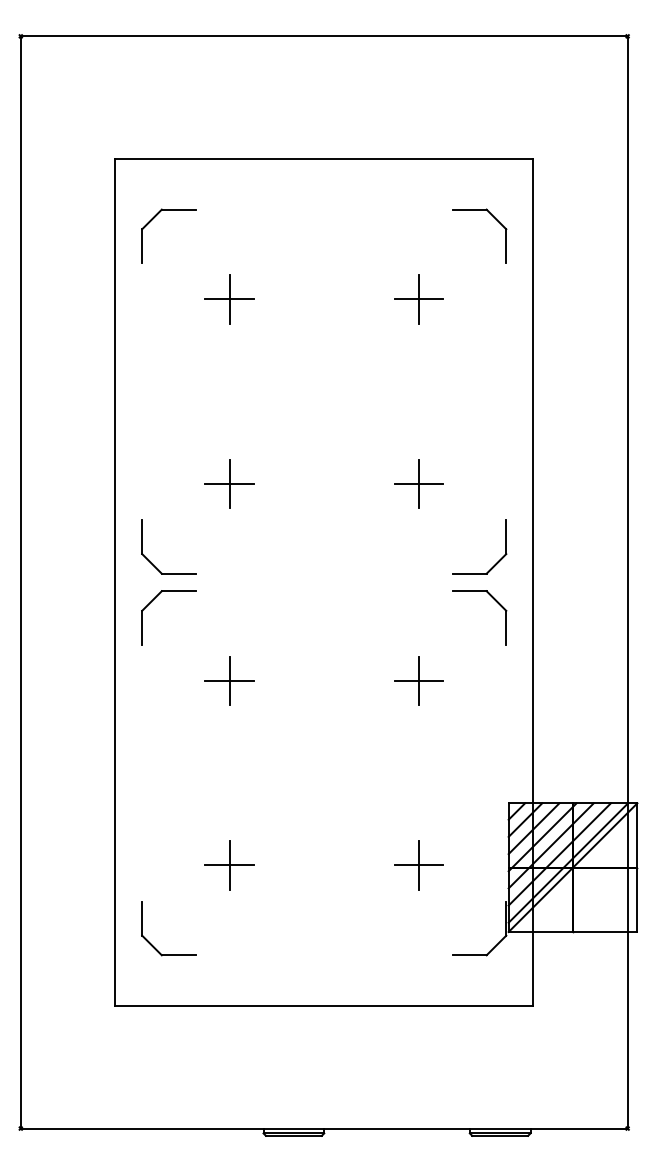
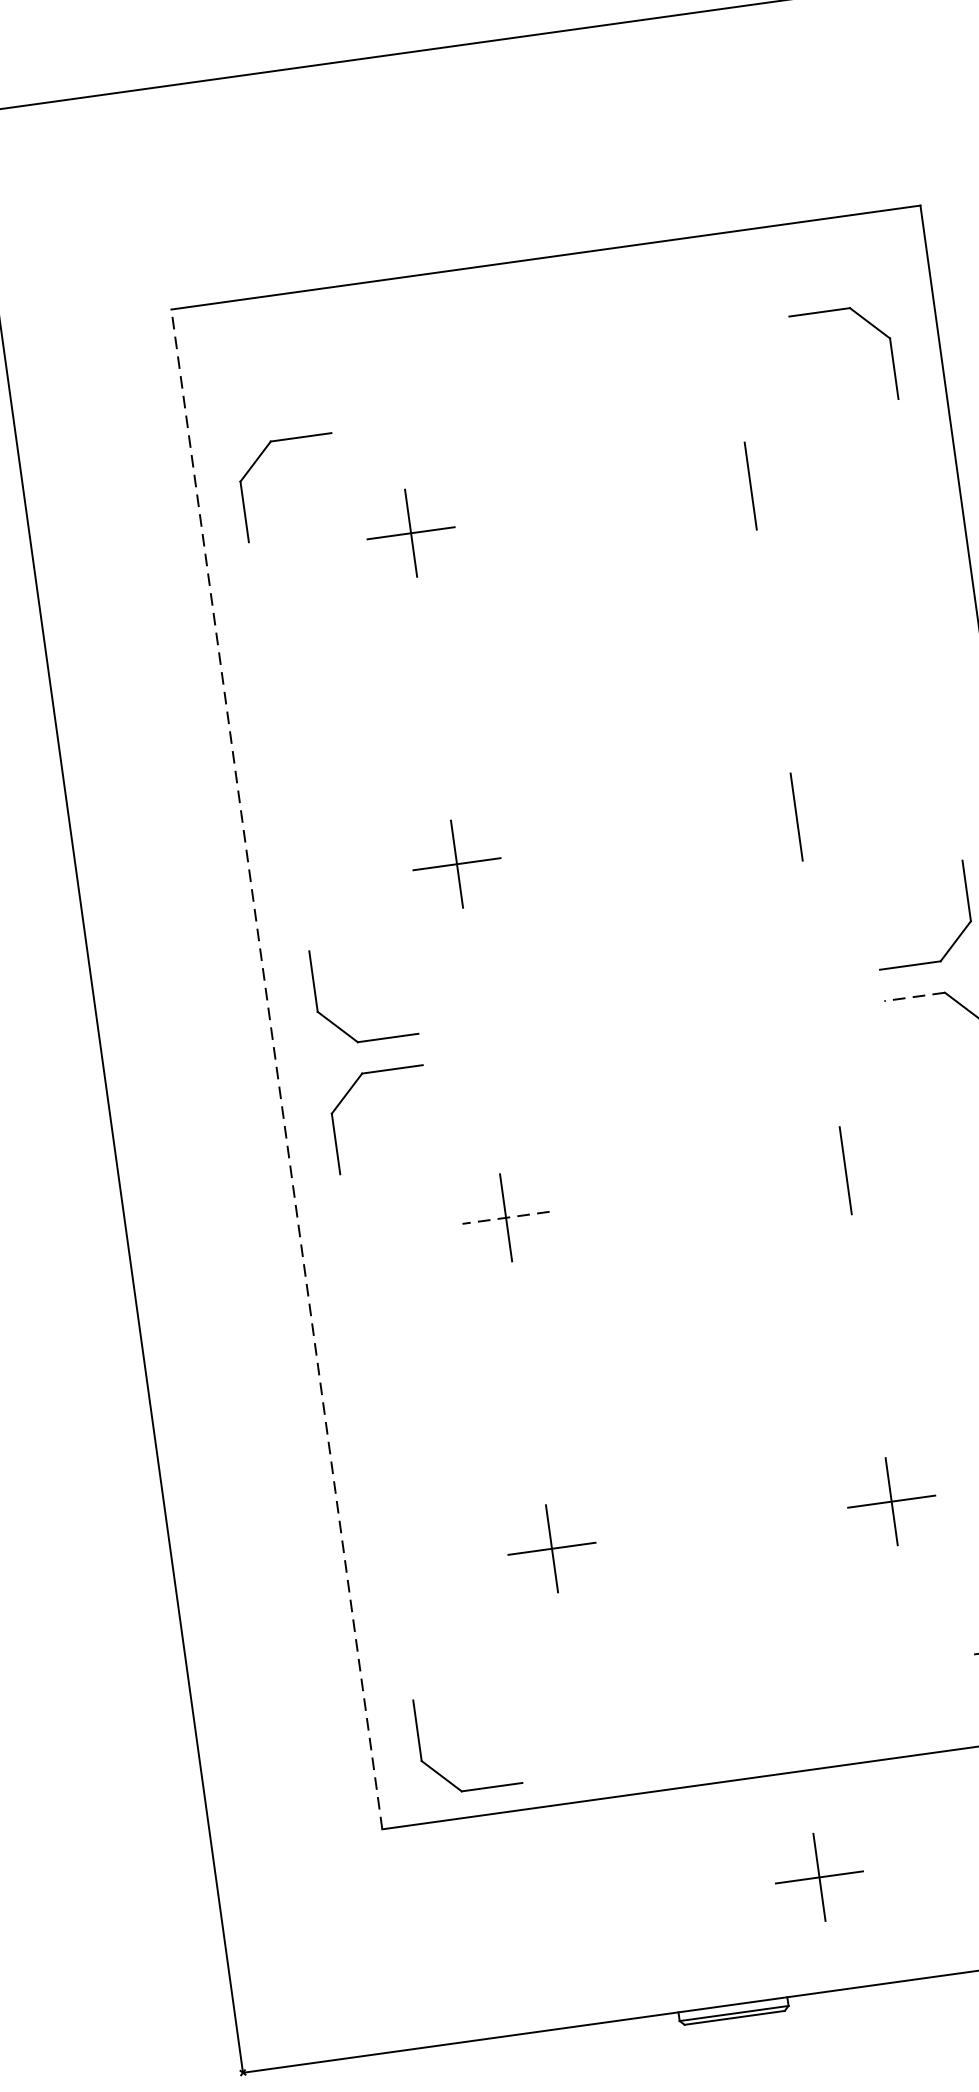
part: (153, 219) -> (258, 461), moved
line: (418, 299) -> (750, 486), removed
line: (418, 483) -> (795, 816), removed
line: (115, 582) -> (276, 1069), solid -> dashed
line: (469, 591) -> (914, 997), solid -> dashed
line: (229, 681) -> (506, 1218), solid -> dashed
line: (418, 681) -> (845, 1171), removed
part: (152, 944) -> (442, 1774), moved
part: (350, 1065) -> (818, 1877), added

